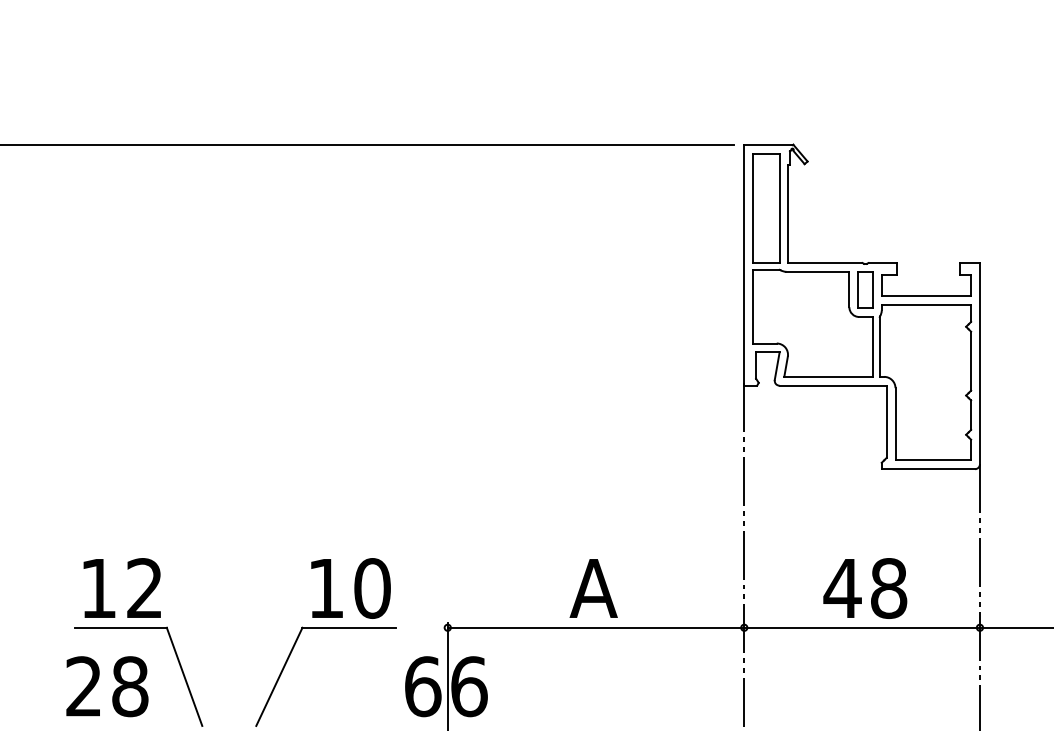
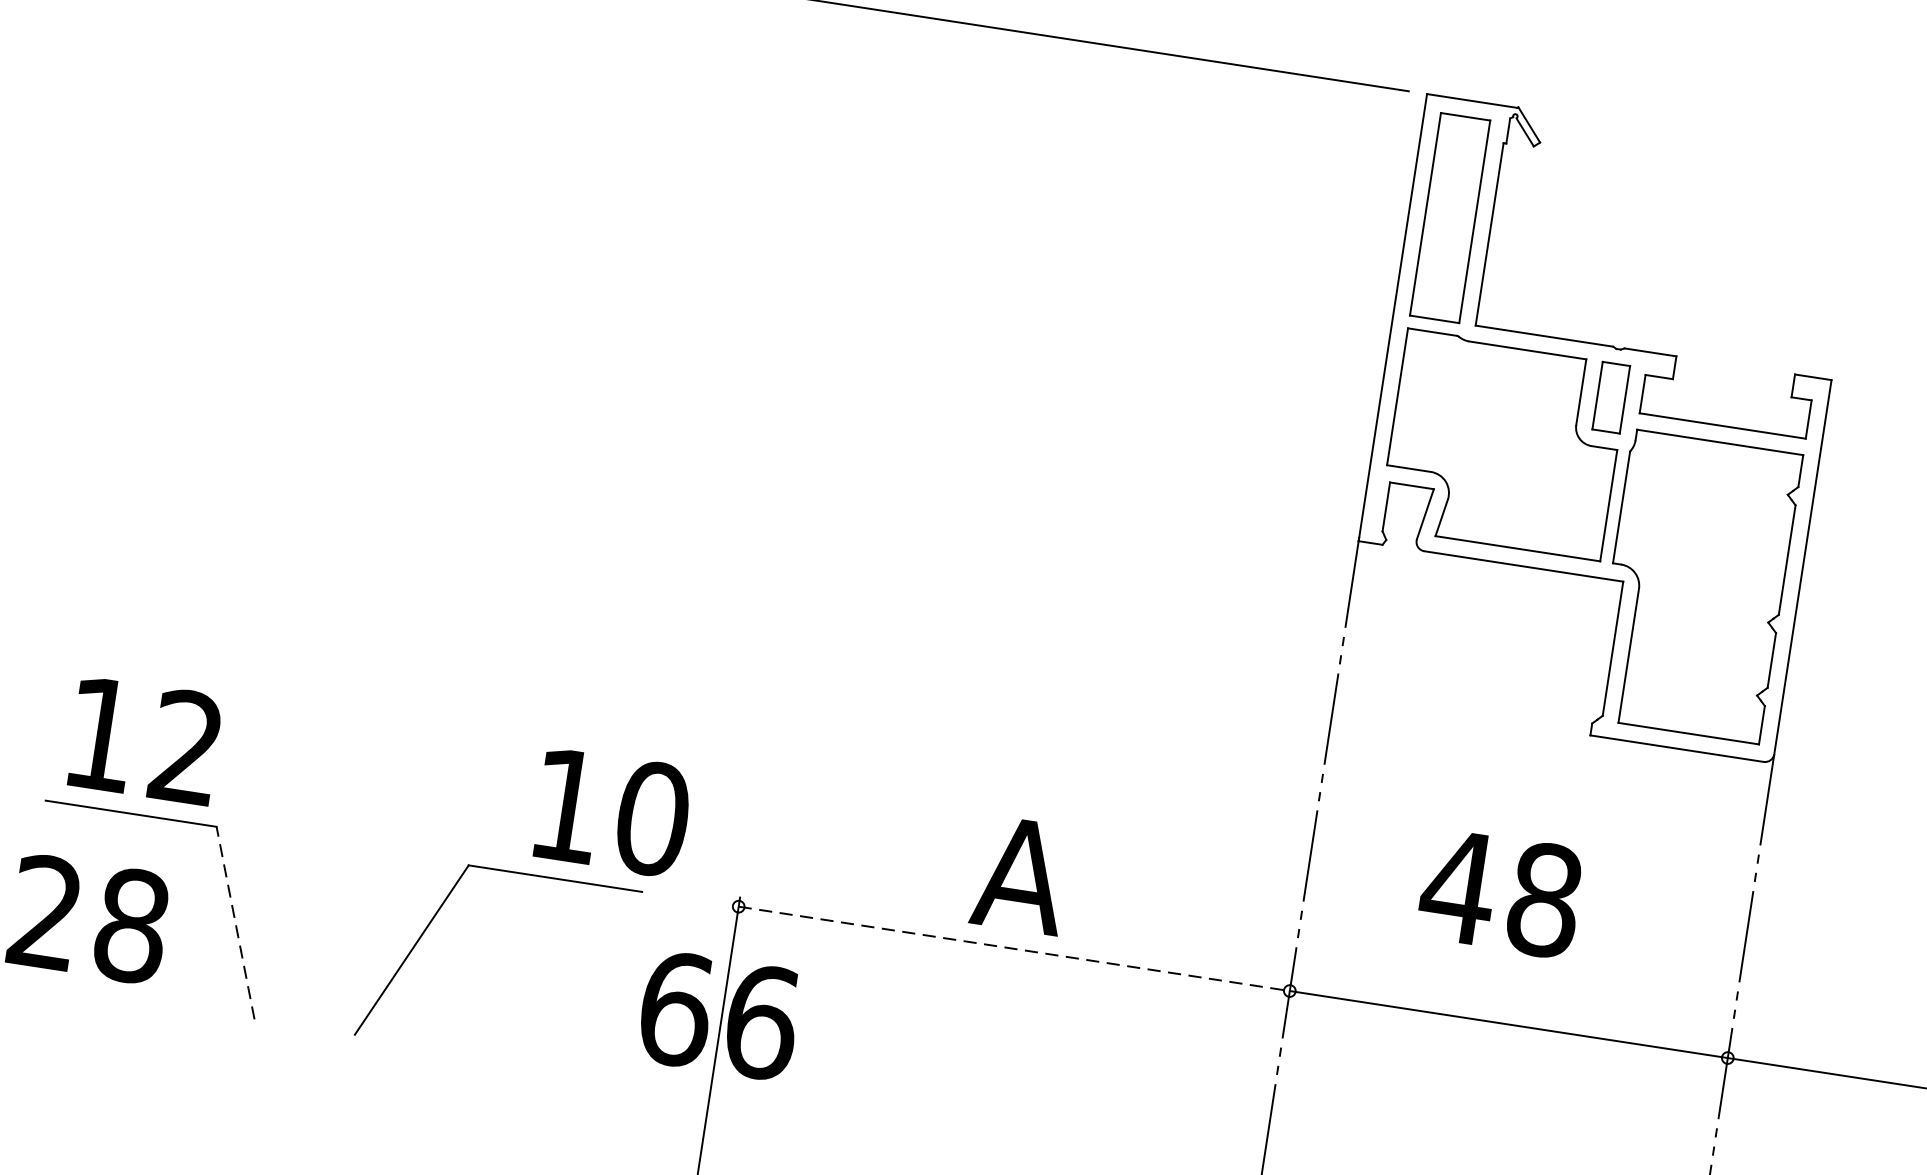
text: (350, 588) -> (611, 812), moved
text: (865, 588) -> (1501, 893), moved
line: (596, 627) -> (1015, 948), solid -> dashed
line: (184, 676) -> (235, 922), solid -> dashed

